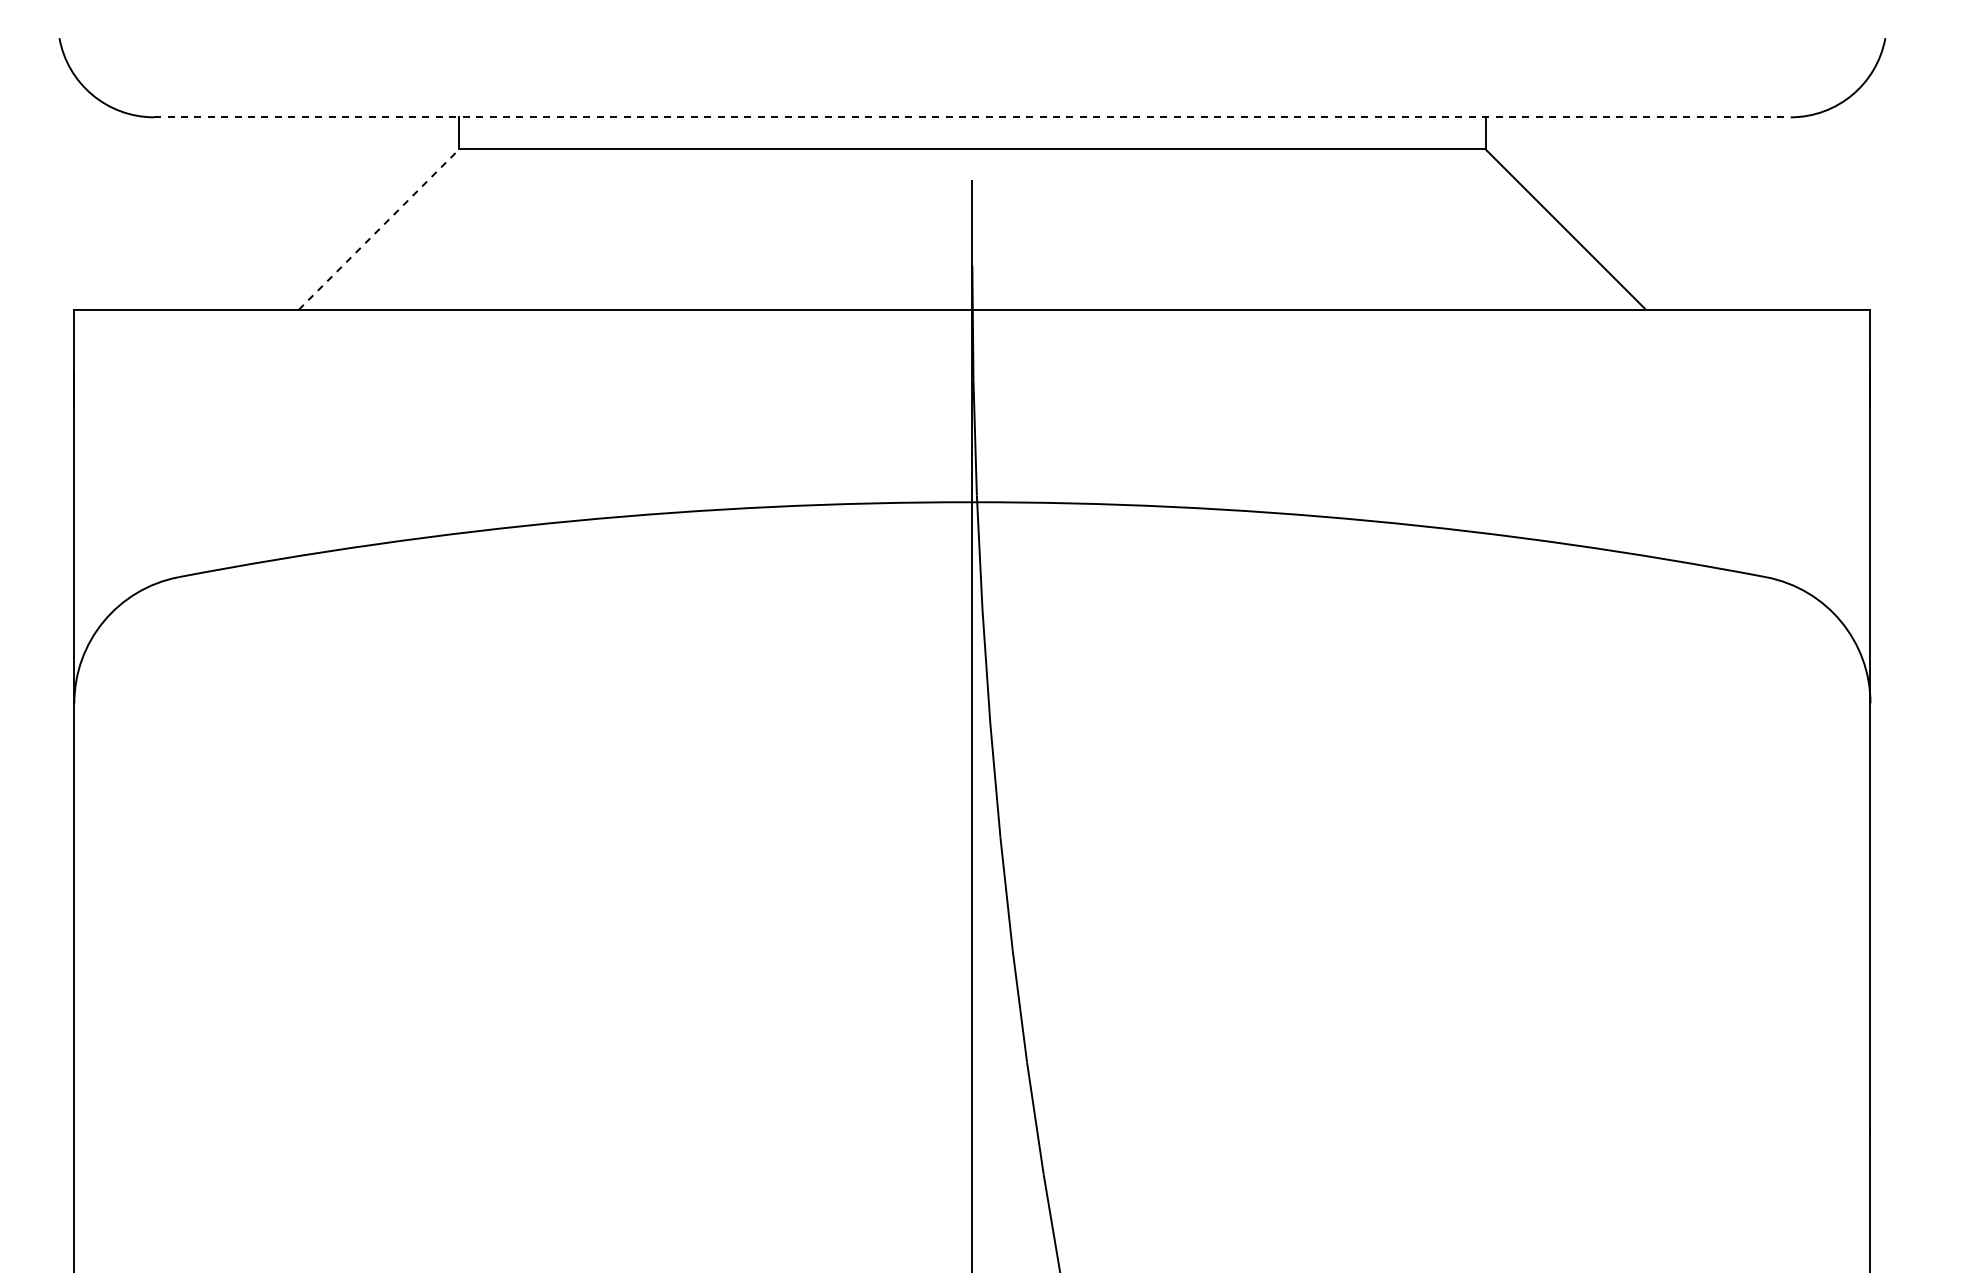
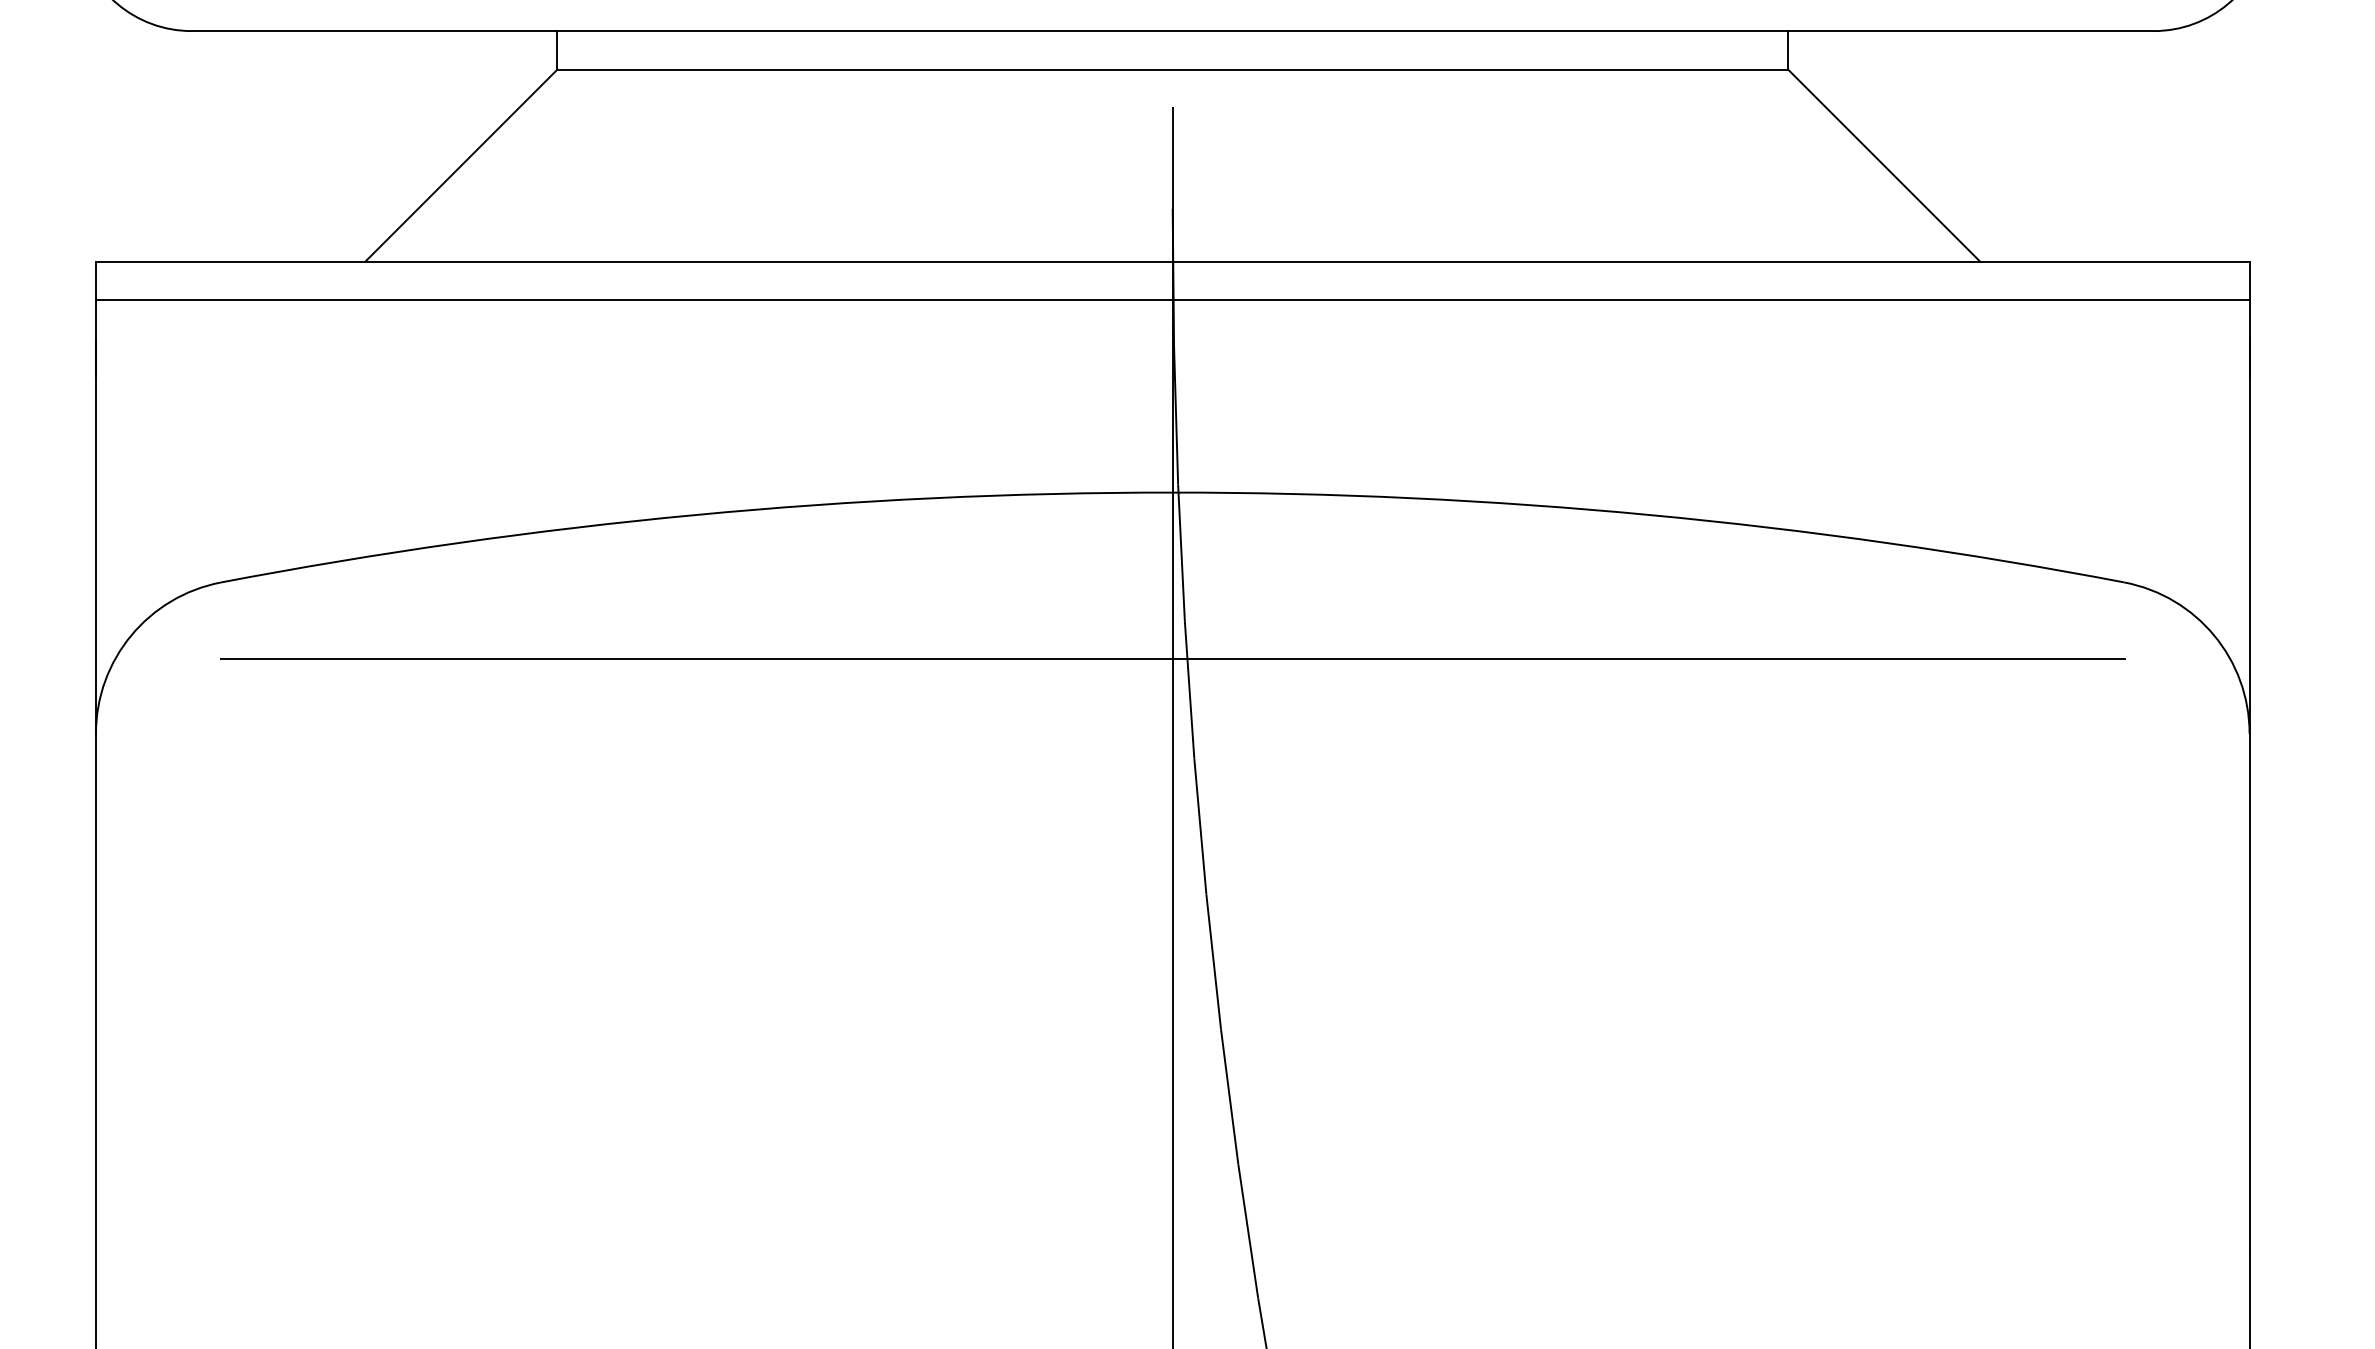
line: (972, 117) -> (1172, 31), dashed -> solid
line: (379, 229) -> (461, 165), dashed -> solid
line: (972, 341) -> (1172, 299), added
line: (972, 641) -> (1172, 659), added

